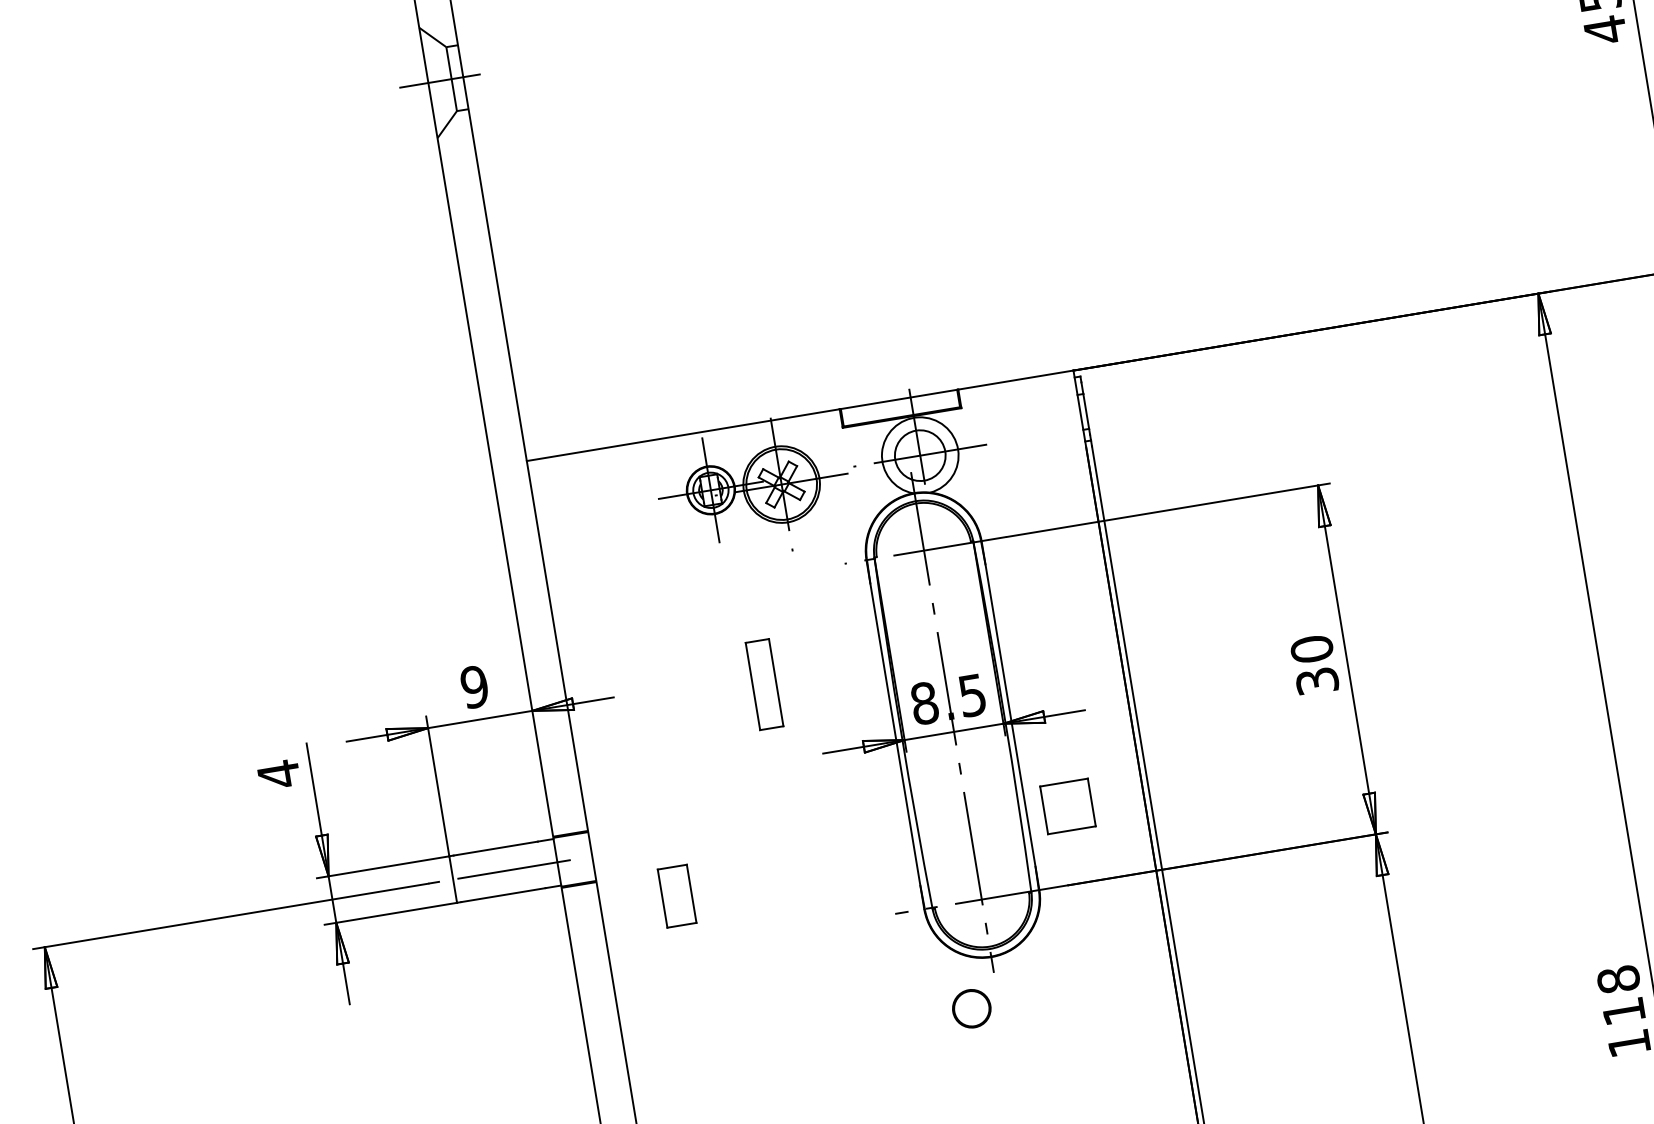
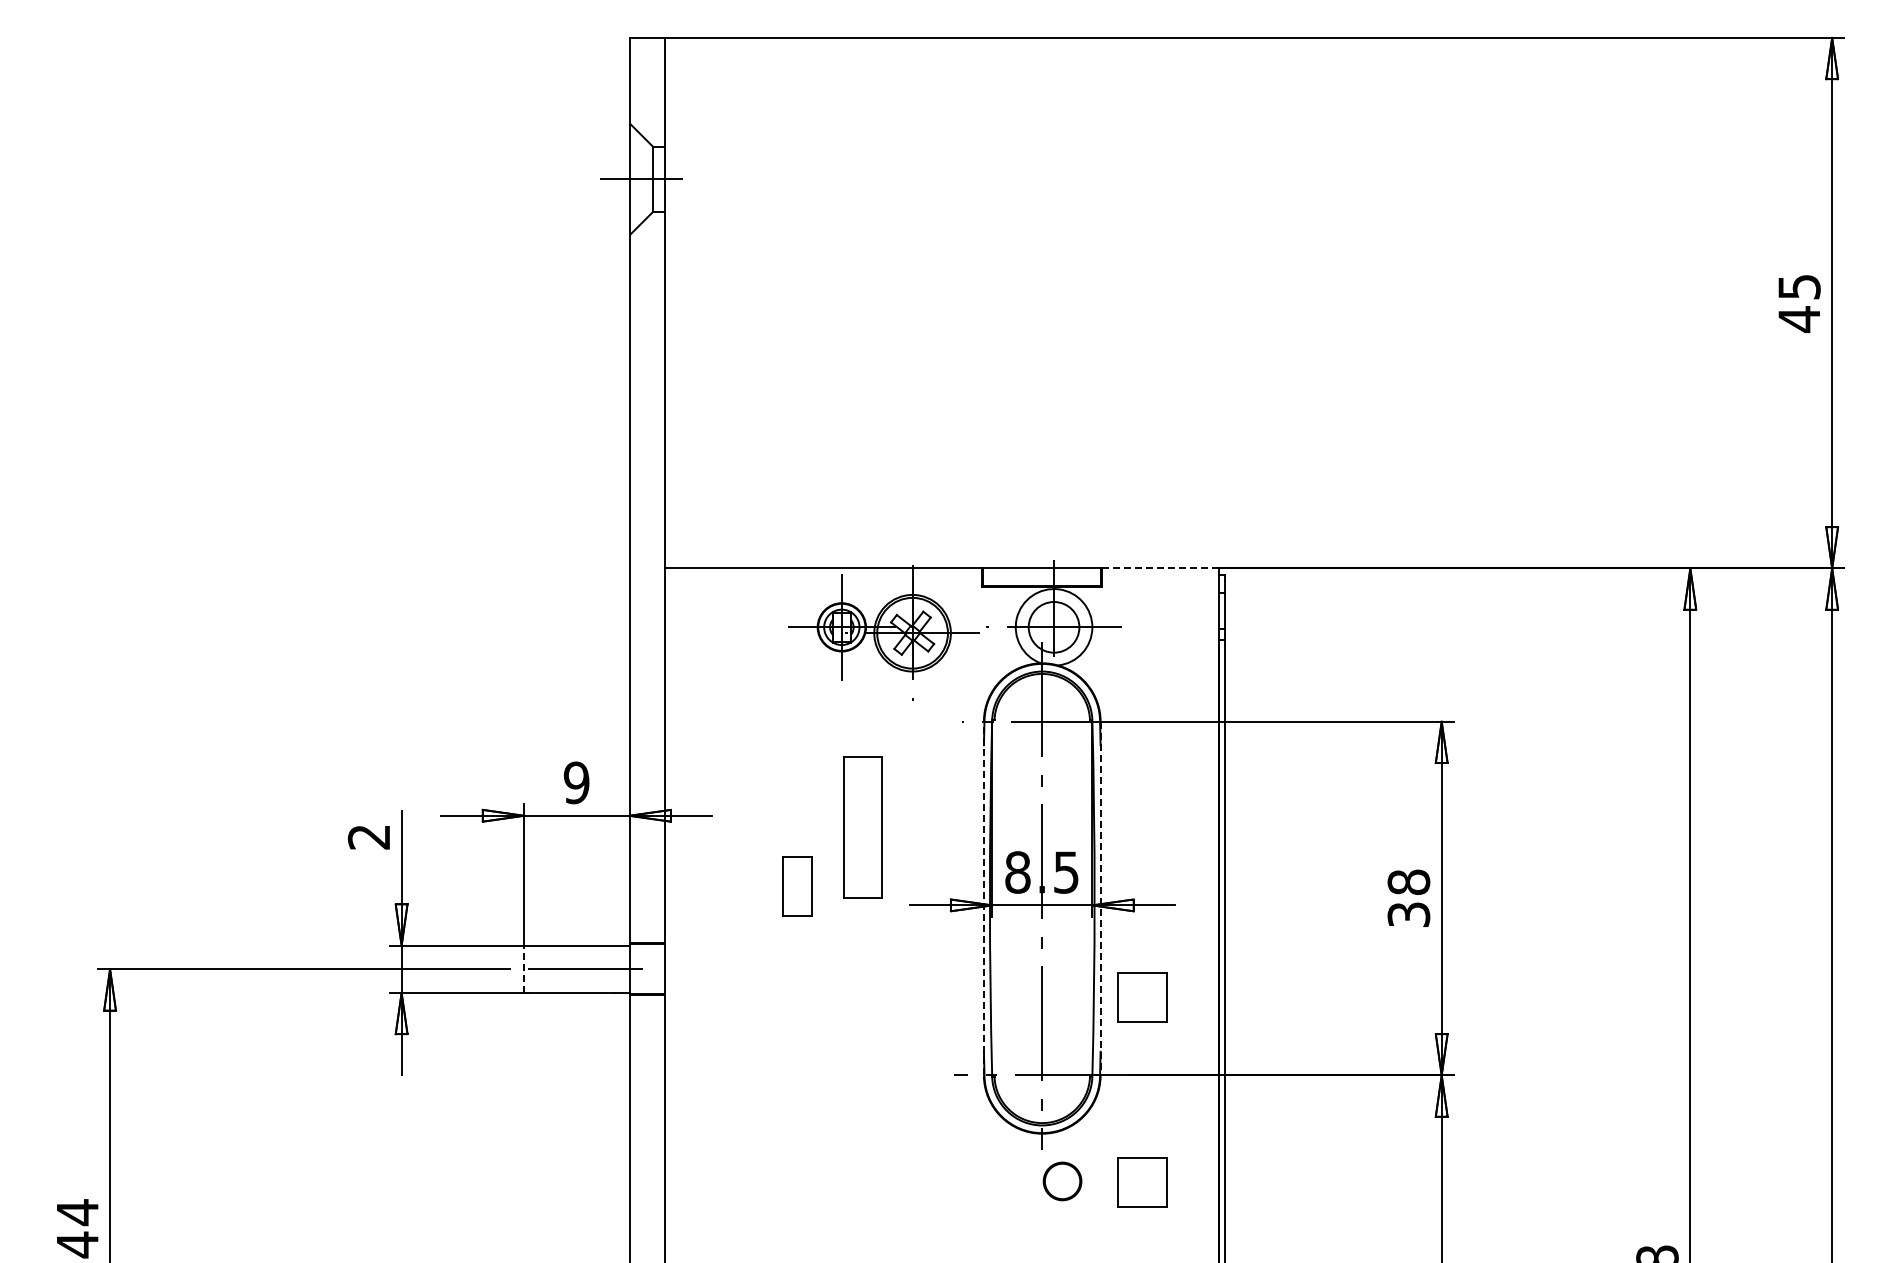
line: (1016, 380) -> (1161, 568), solid -> dashed
text: (1311, 649) -> (1408, 882), 30 -> 38
part: (763, 684) -> (862, 827), size x1.6
line: (1010, 715) -> (1100, 898), solid -> dashed
line: (894, 734) -> (983, 898), solid -> dashed
text: (278, 773) -> (368, 836), 4 -> 2
line: (453, 879) -> (524, 969), solid -> dashed
part: (677, 896) -> (797, 886), moved
part: (1098, 988) -> (1142, 1182), added
part: (971, 1008) -> (1062, 1181), moved

